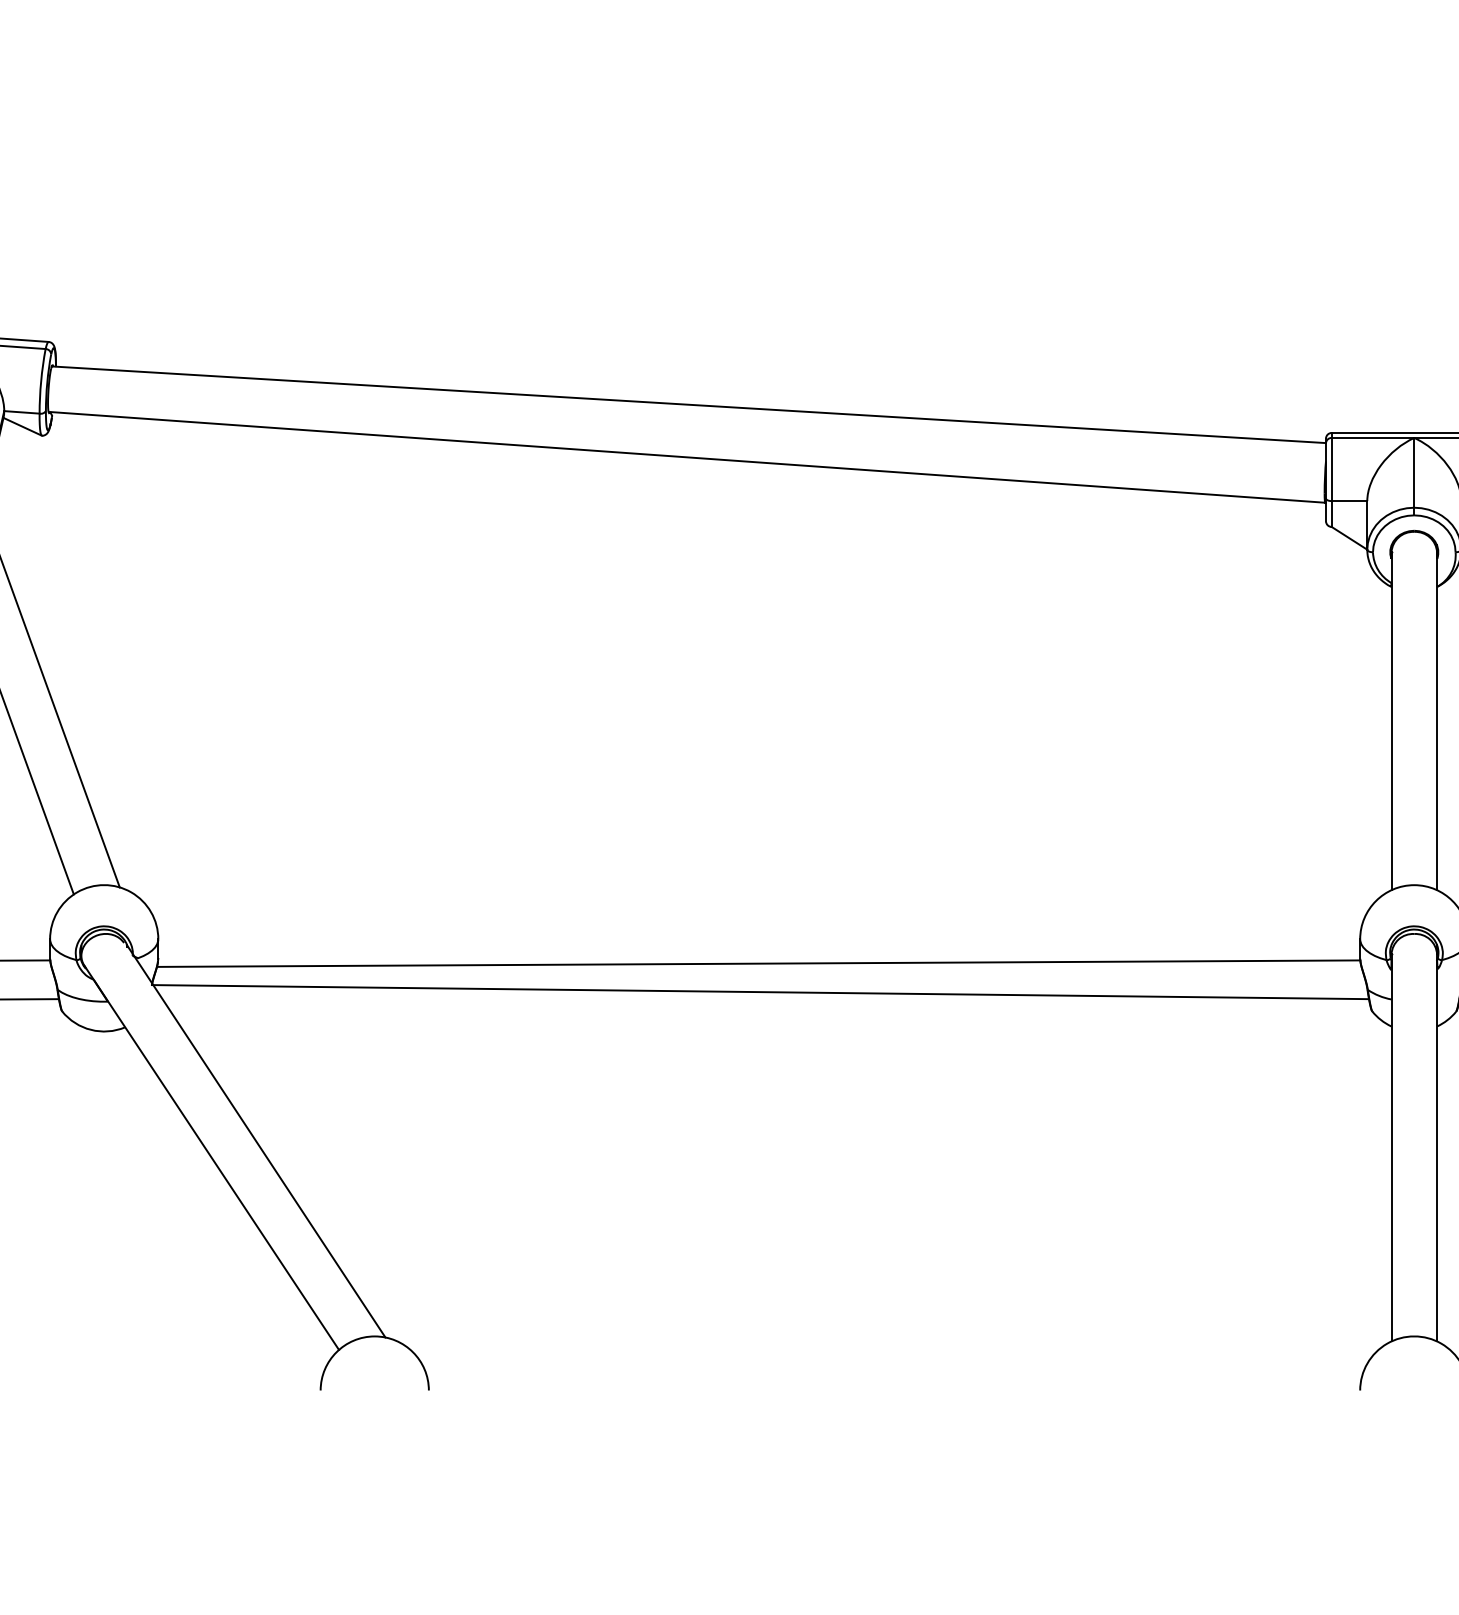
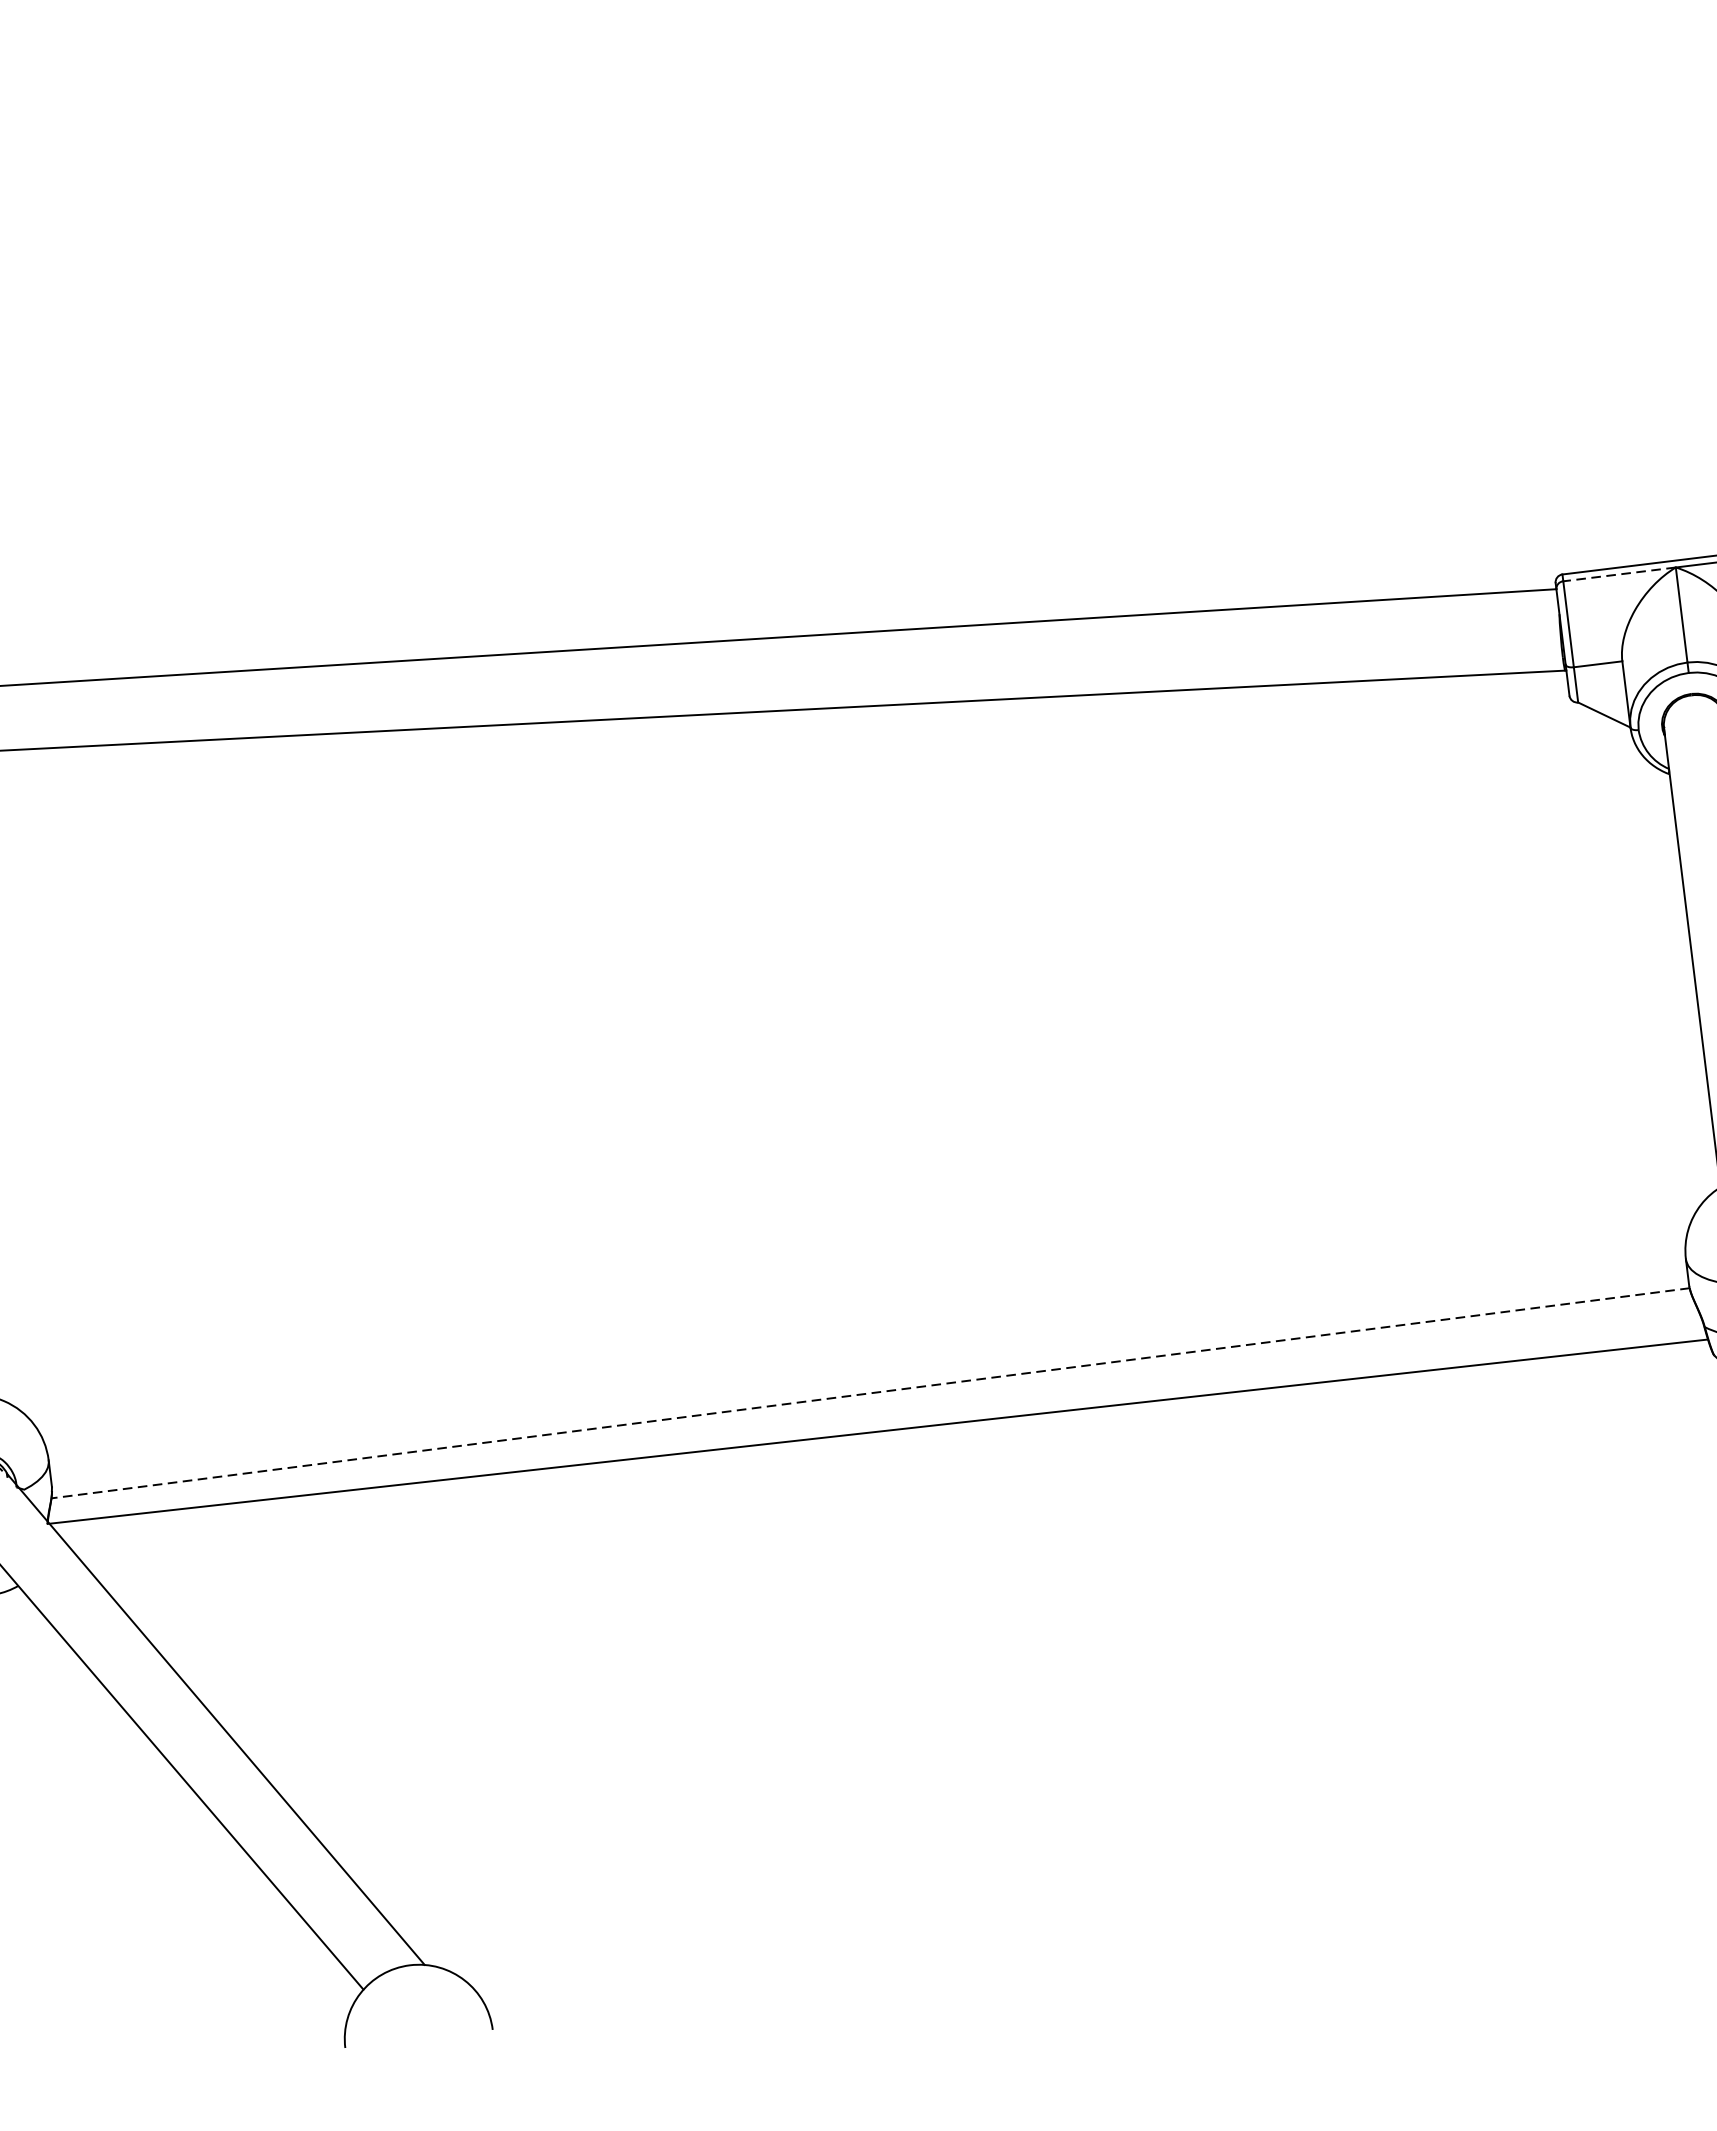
line: (1372, 437) -> (1618, 573), solid -> dashed
line: (758, 963) -> (870, 1393), solid -> dashed

